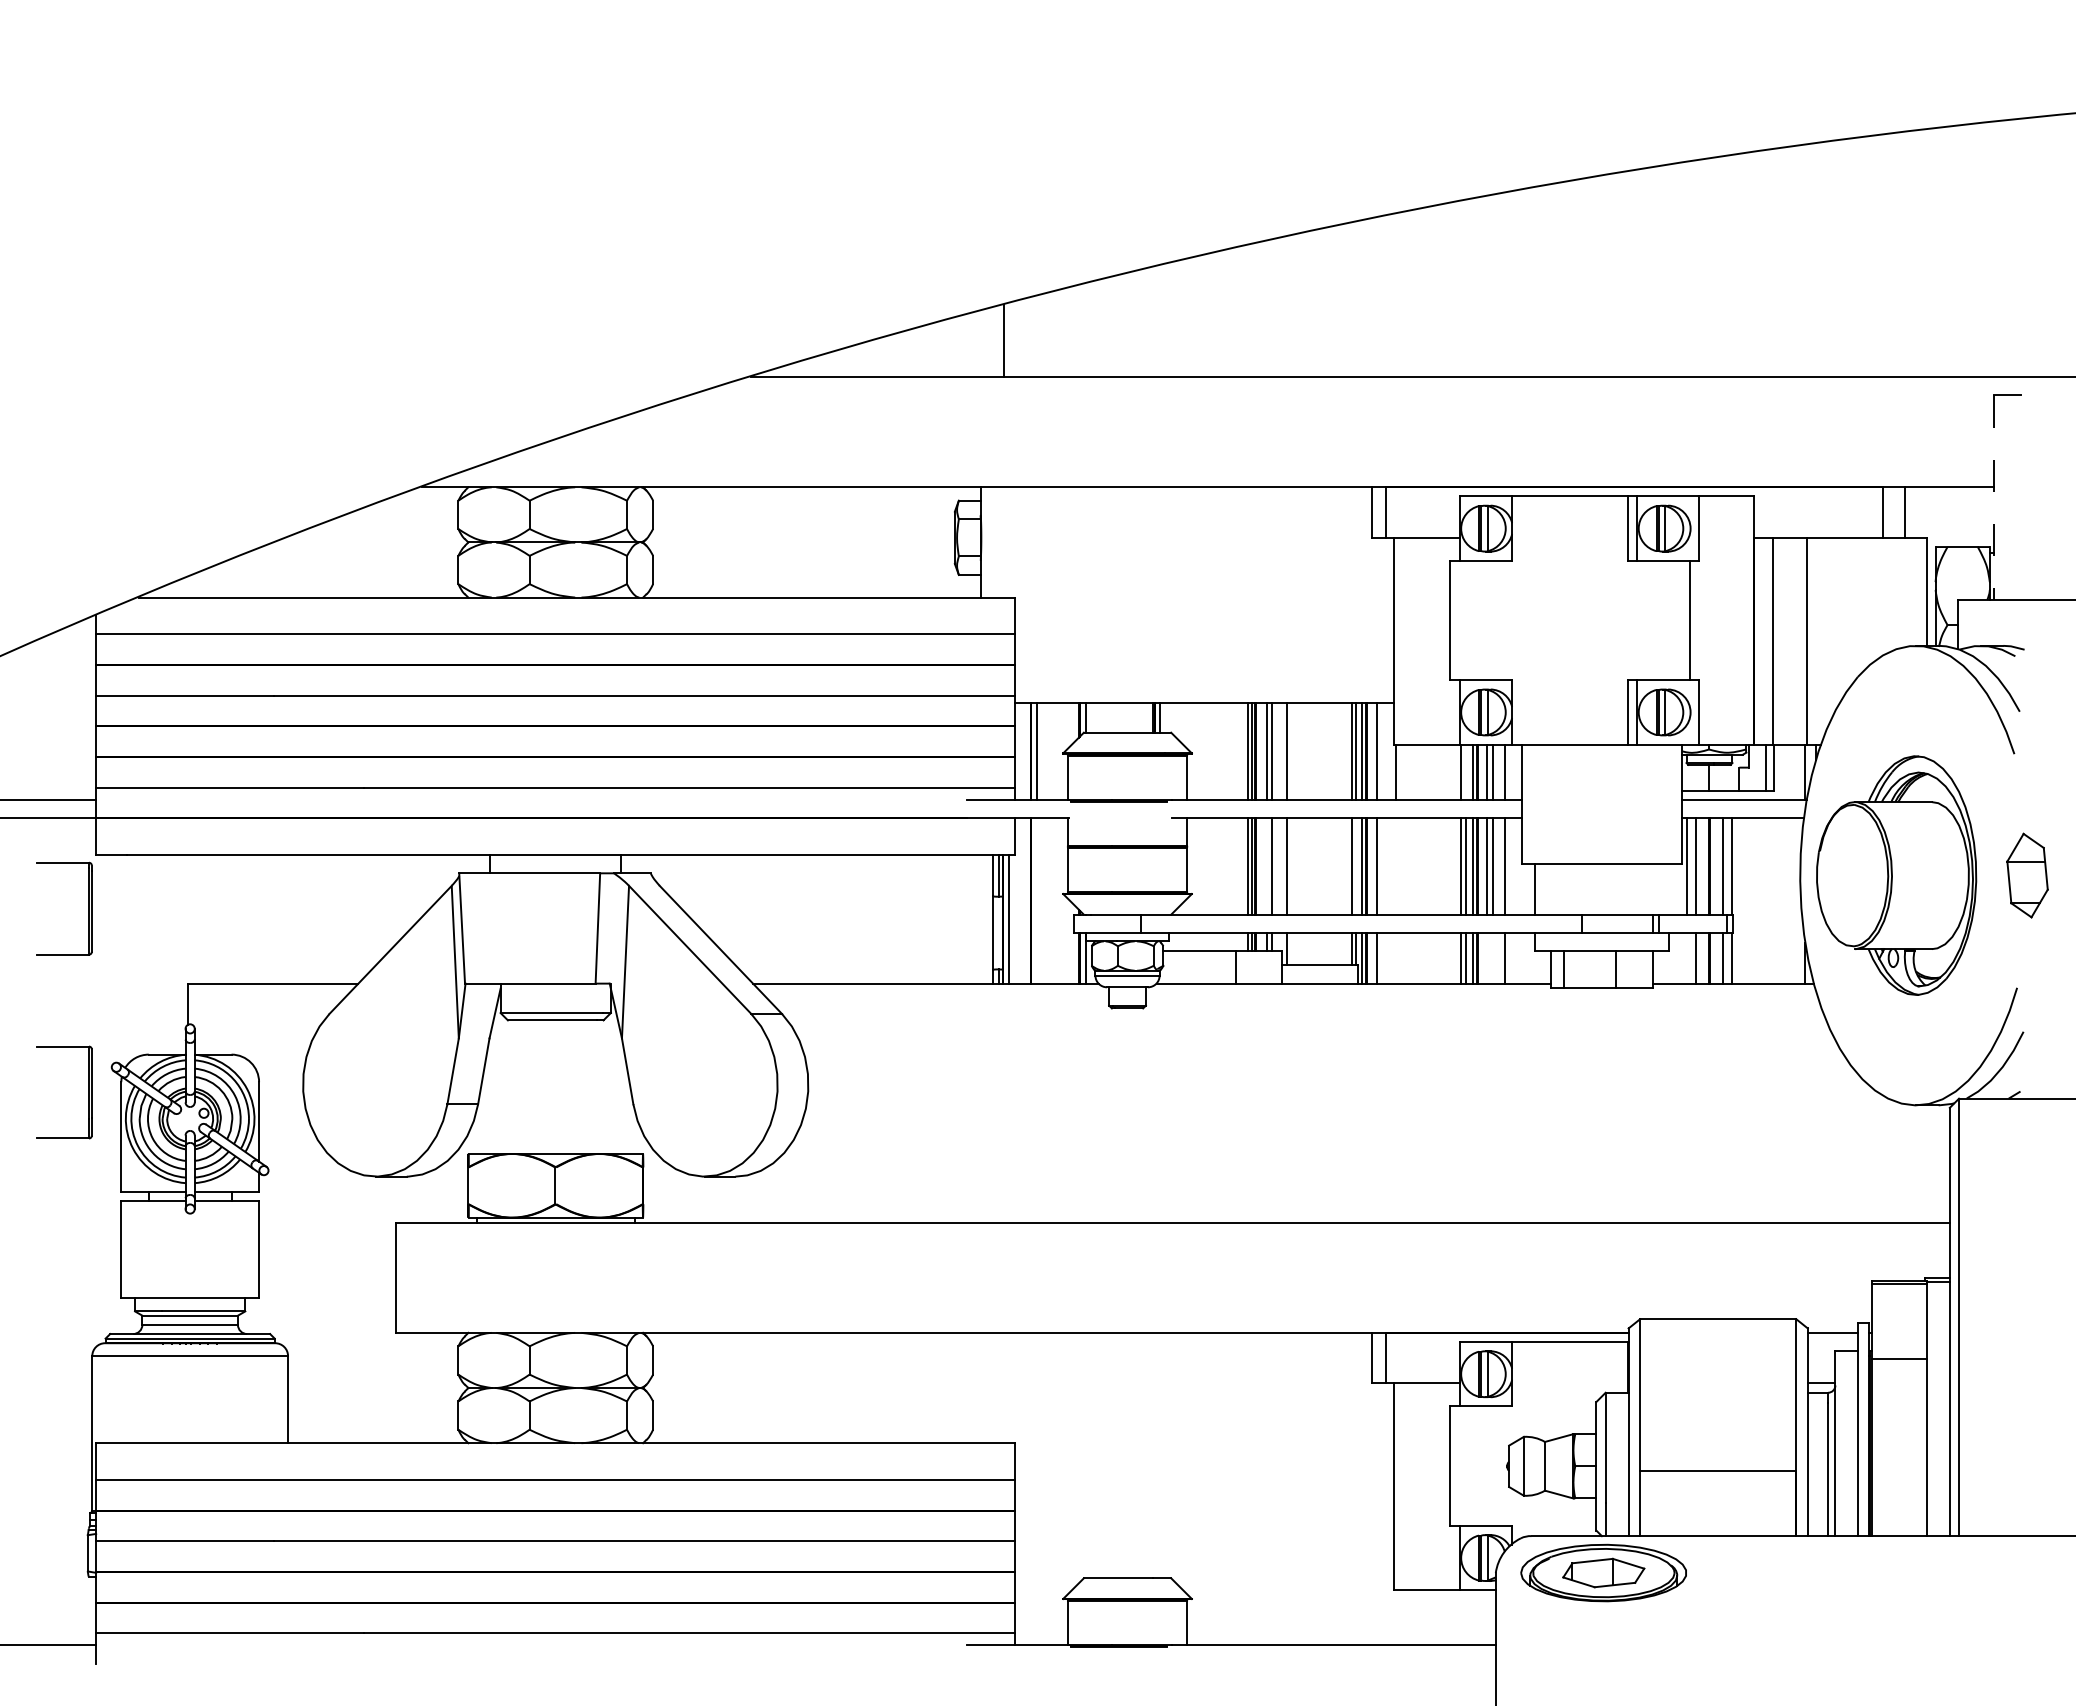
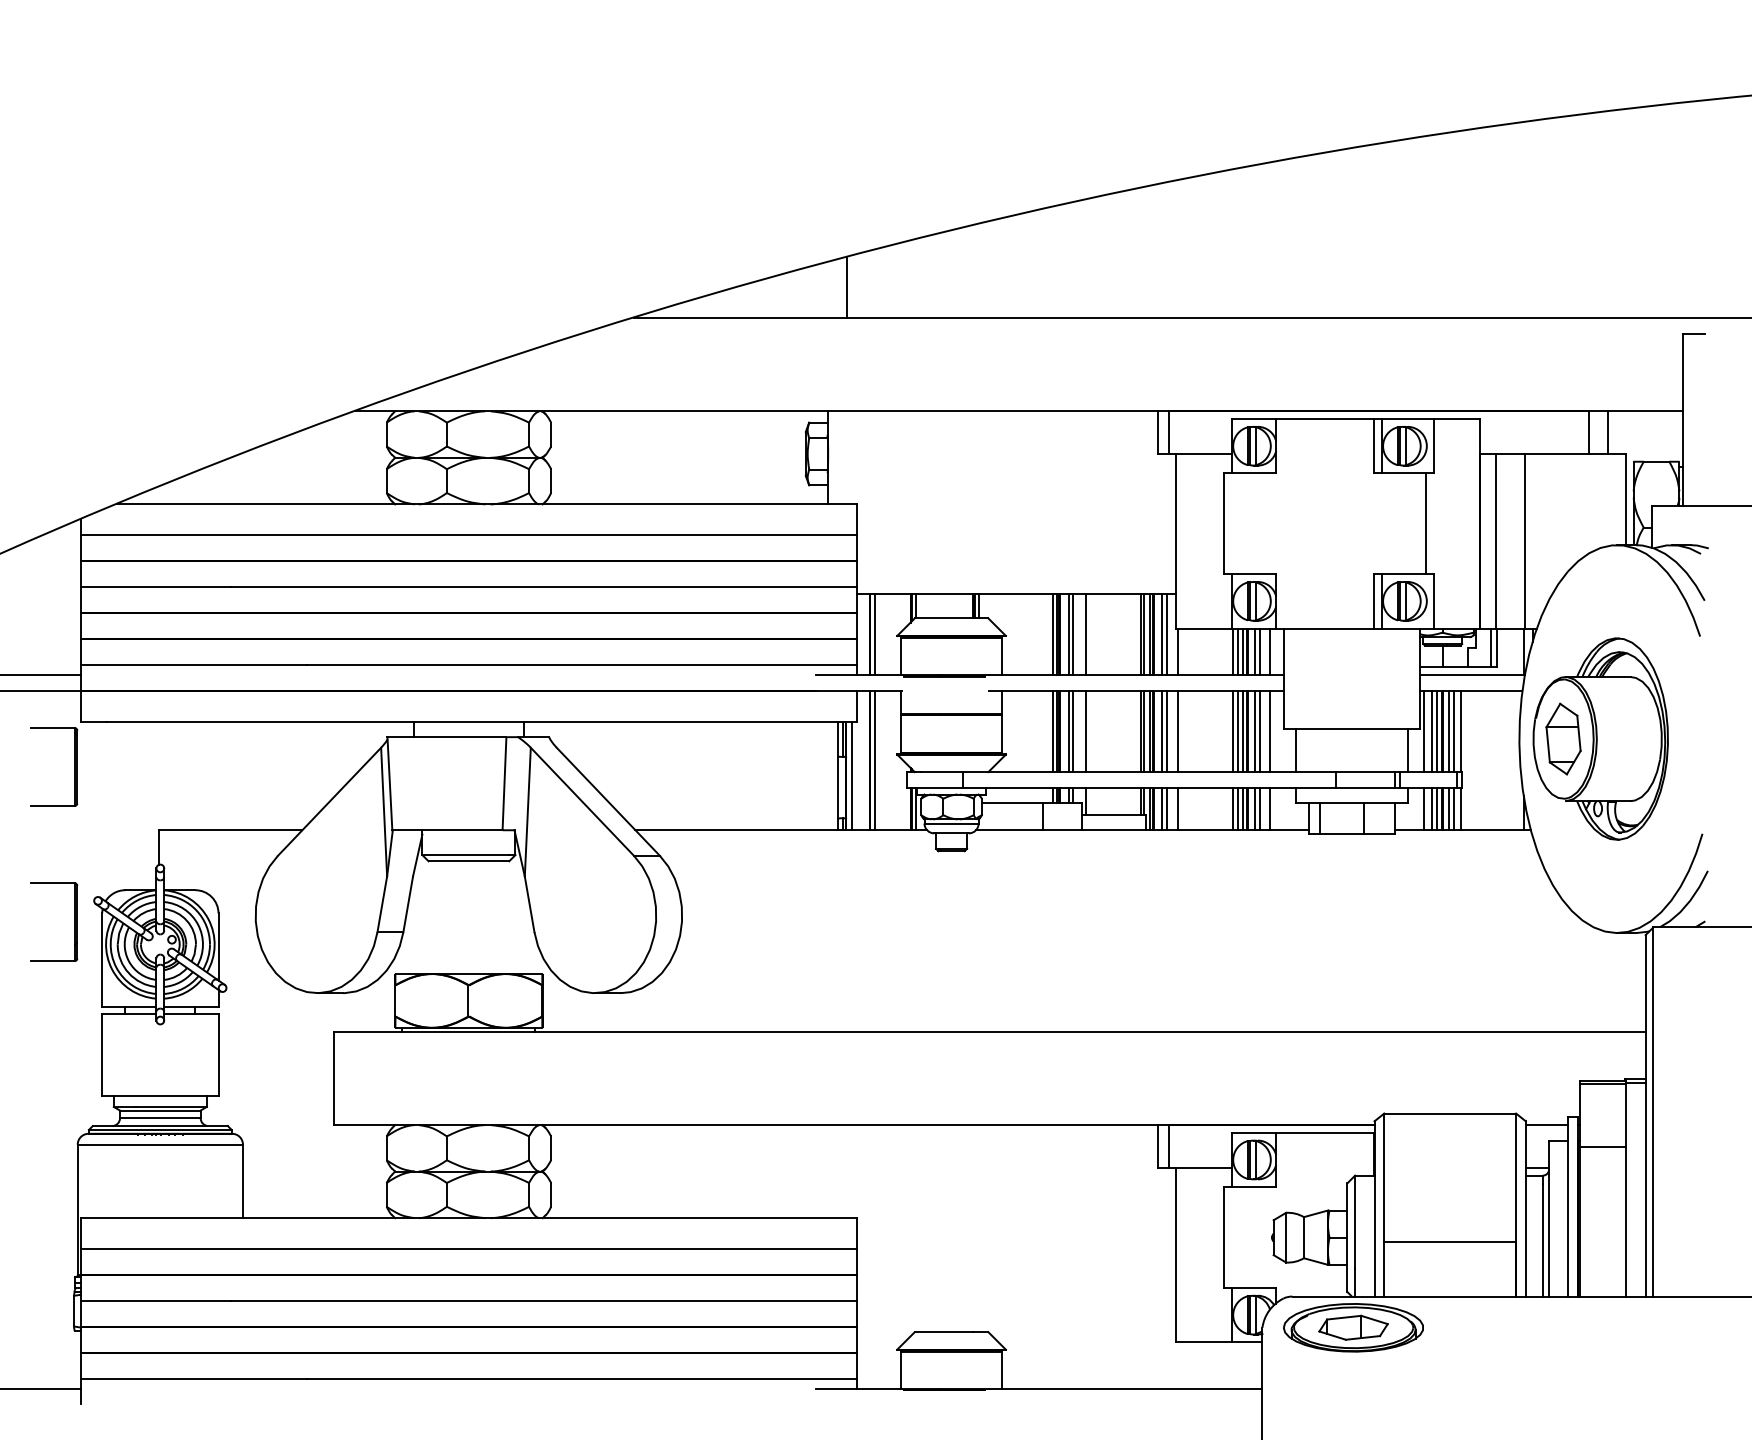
line: (1994, 498) -> (1683, 420), dashed -> solid
line: (1382, 751) -> (1166, 634), added
line: (1466, 771) -> (1237, 651), added
line: (1266, 866) -> (1068, 731), added
line: (1355, 866) -> (1144, 731), added
line: (1382, 866) -> (1166, 731), added
line: (1396, 866) -> (1178, 731), added
line: (1702, 866) -> (1436, 731), added
line: (1716, 866) -> (1448, 731), added
part: (2027, 875) -> (1563, 738), moved
line: (1668, 889) -> (1408, 750), added
line: (1037, 900) -> (875, 760), added
line: (1382, 958) -> (1166, 809), added
line: (1396, 958) -> (1178, 809), added
line: (1487, 958) -> (1255, 809), added
line: (1492, 958) -> (1259, 809), added
line: (1687, 958) -> (1424, 809), added
line: (1702, 958) -> (1436, 809), added
line: (1716, 958) -> (1448, 809), added

